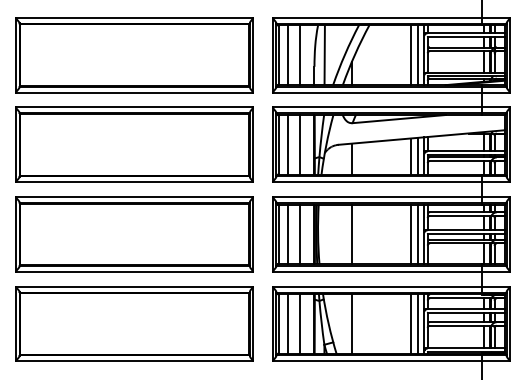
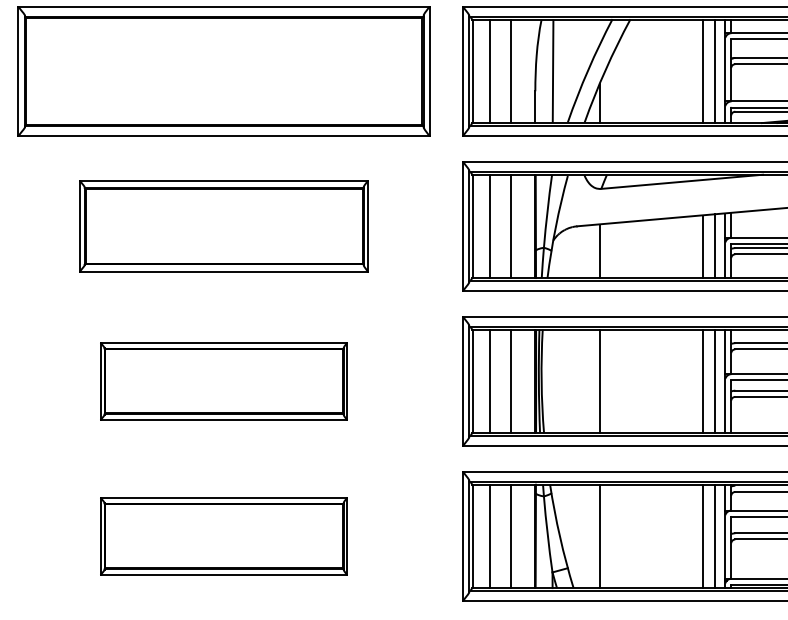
part: (134, 144) -> (223, 225), size x0.7
part: (134, 234) -> (223, 381), size x0.6
part: (134, 323) -> (223, 535), size x0.6

